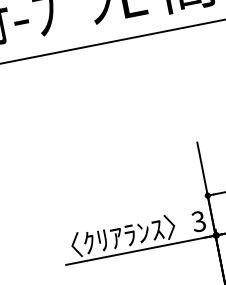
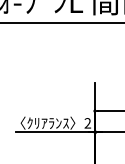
text: (198, 221) -> (87, 123), 3 -> 2

